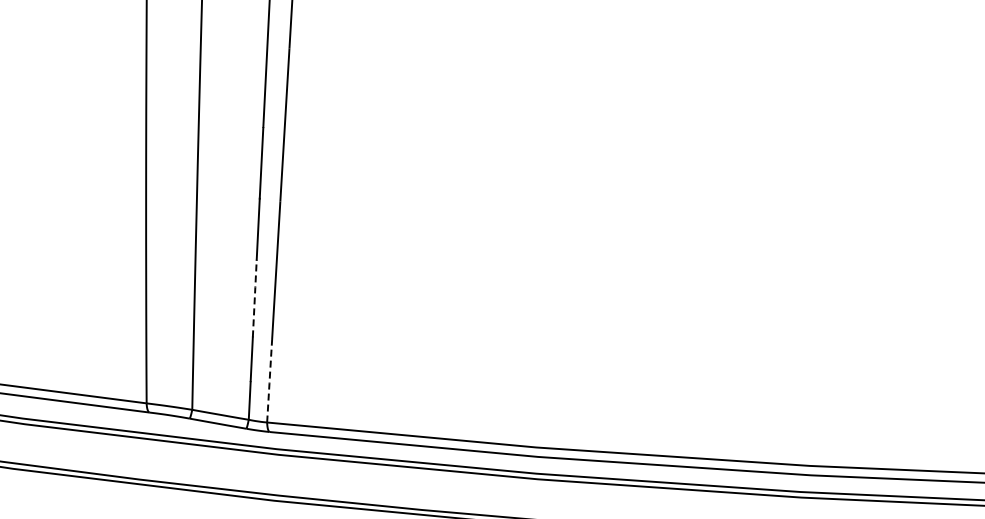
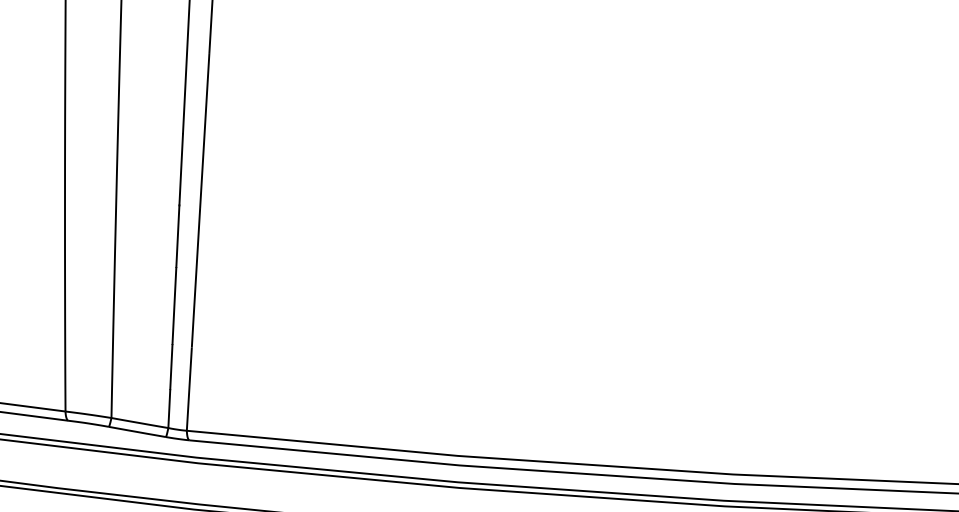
line: (254, 297) -> (174, 304), dashed -> solid
line: (269, 382) -> (189, 390), dashed -> solid

